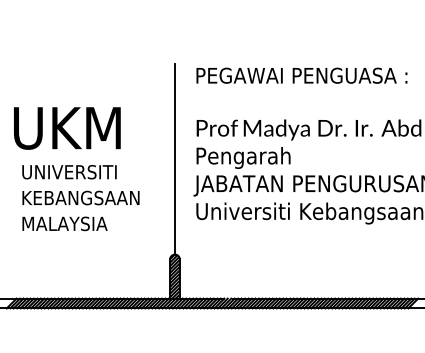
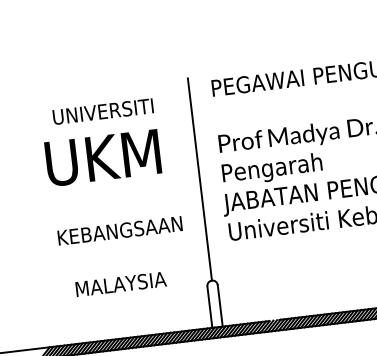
text: (67, 128) -> (103, 158), moved
text: (69, 172) -> (103, 112), moved
text: (80, 197) -> (119, 230), moved
text: (64, 223) -> (120, 283), moved
hatch: (174, 276) -> (214, 303), removed

